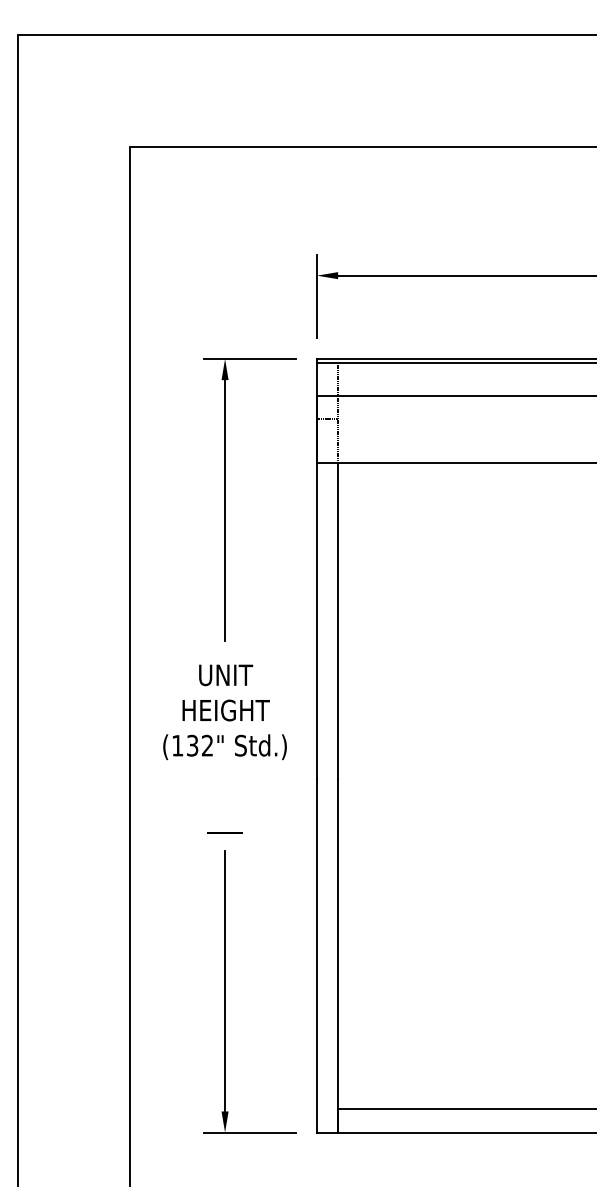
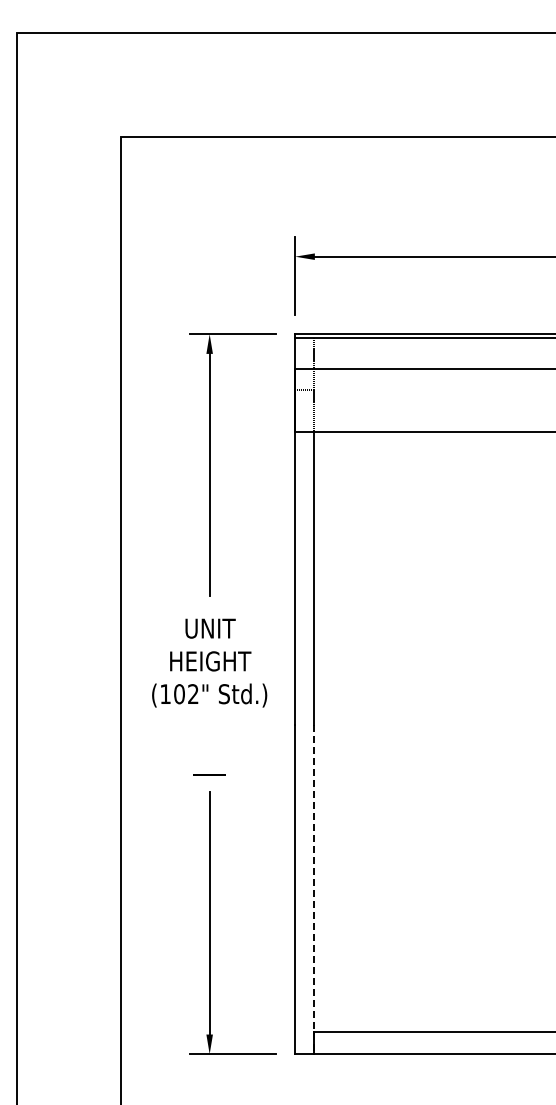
text: (192, 746) -> (179, 694), (132" -> (102"
line: (337, 955) -> (314, 889), solid -> dashed

